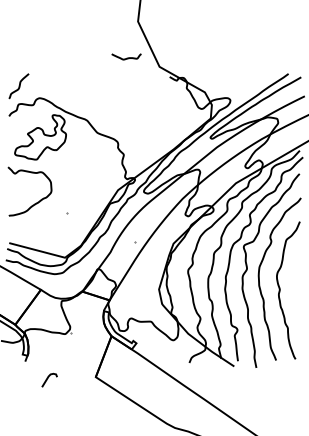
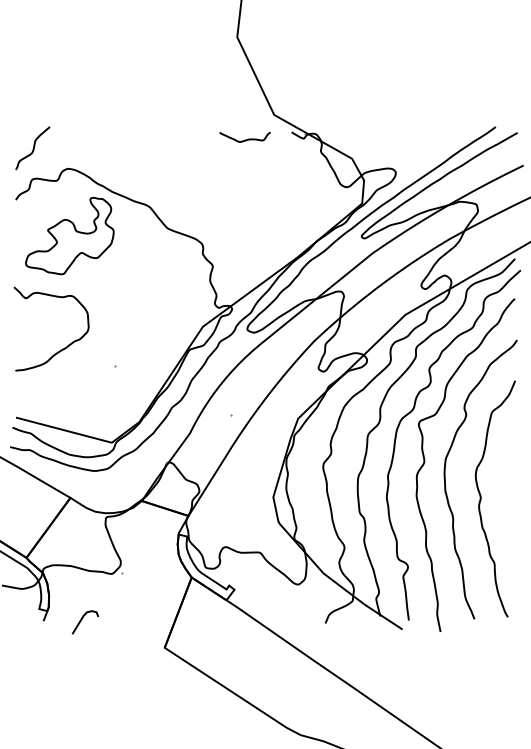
curve: (126, 57) -> (244, 138), moved
curve: (48, 378) -> (83, 619), moved

